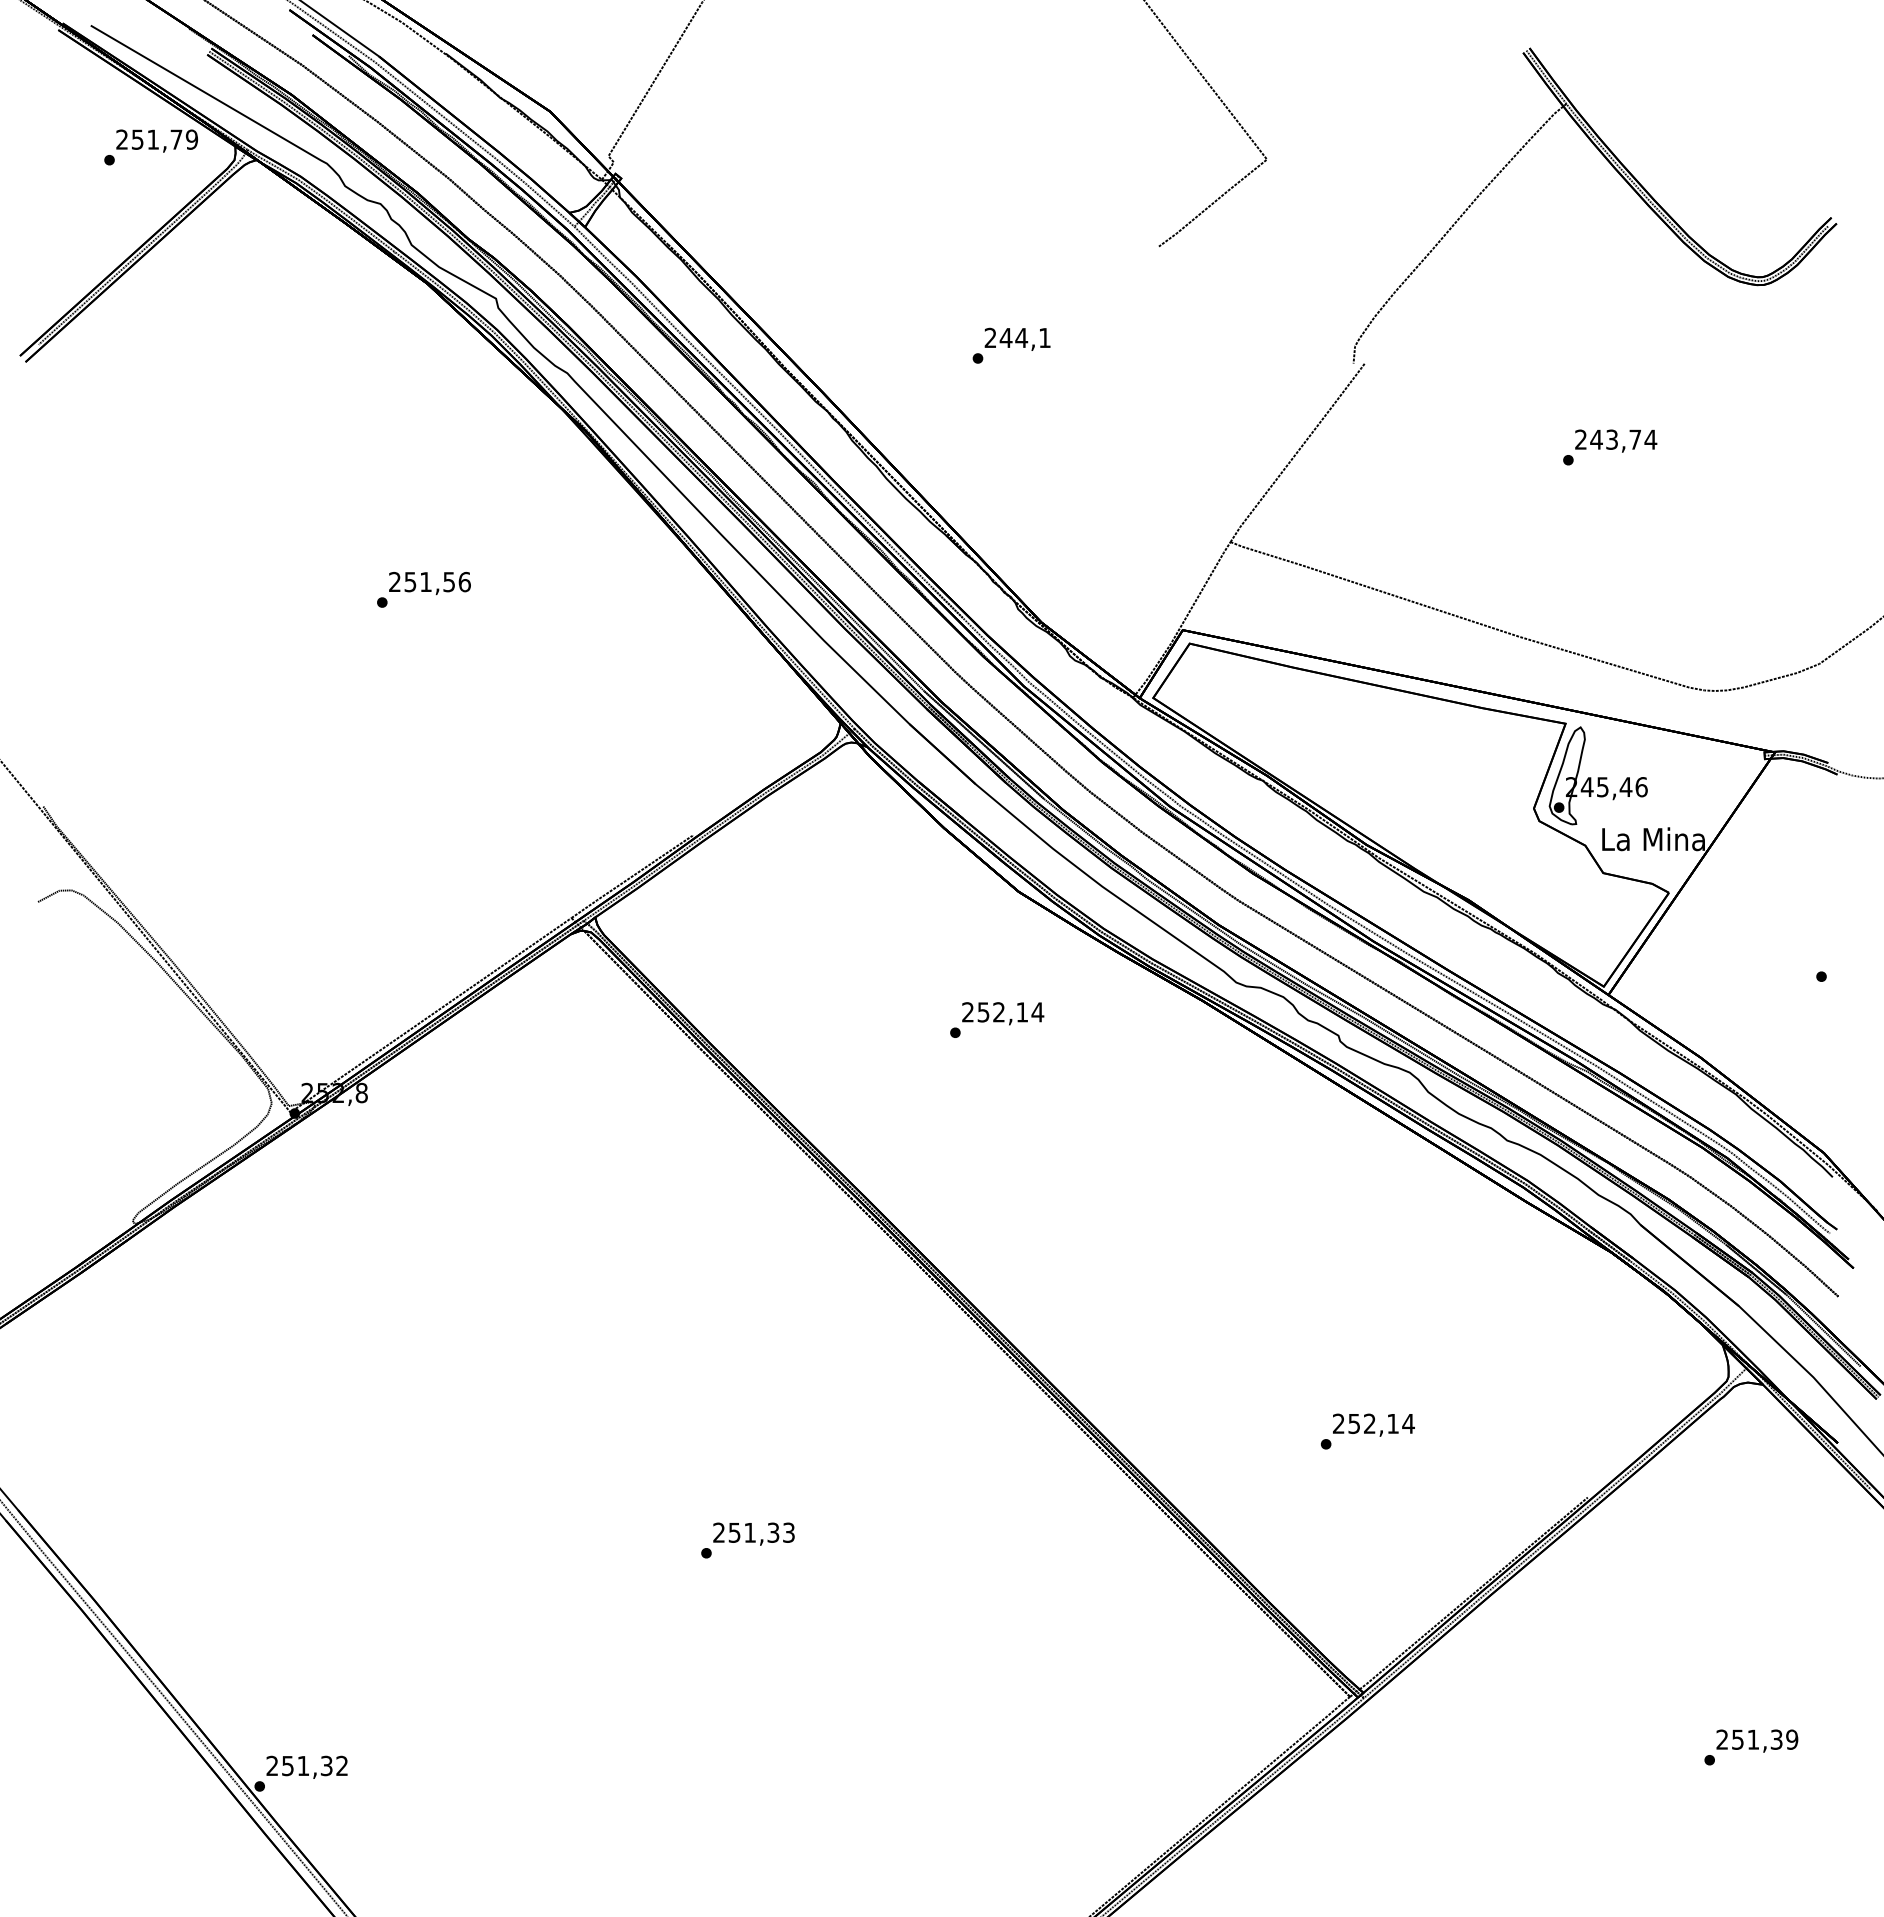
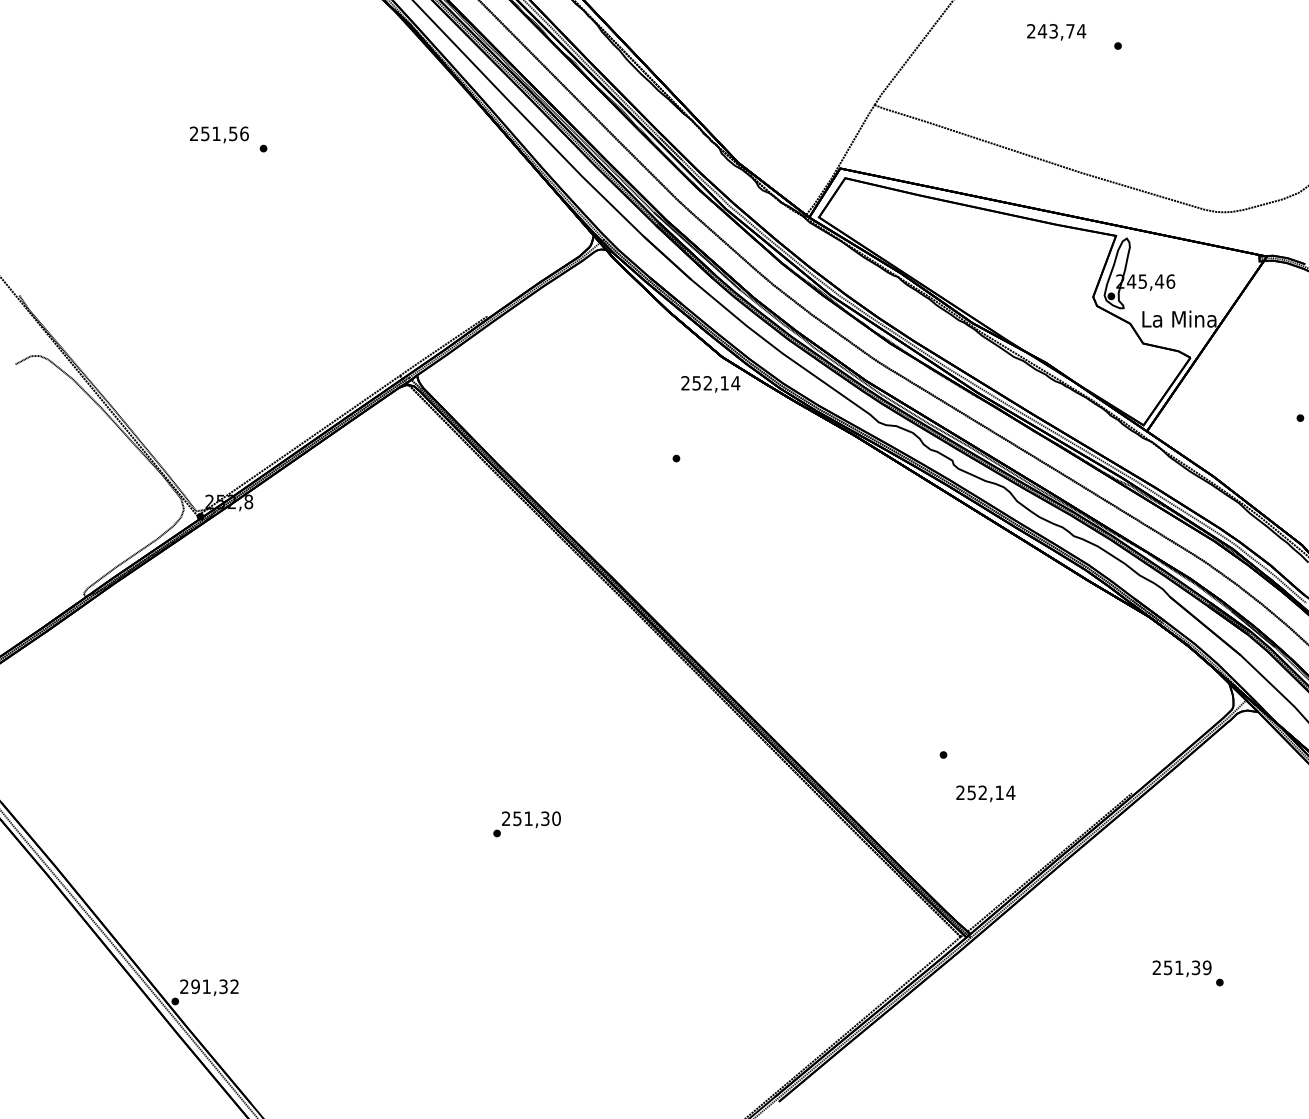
text: (1616, 440) -> (1056, 31), moved
text: (429, 583) -> (219, 134), moved
text: (1003, 1013) -> (711, 384), moved
text: (1373, 1424) -> (985, 793), moved
text: (788, 1532) -> (556, 818), 251,33 -> 251,30
text: (1757, 1740) -> (1182, 968), moved
text: (287, 1765) -> (195, 986), 251,32 -> 291,32

